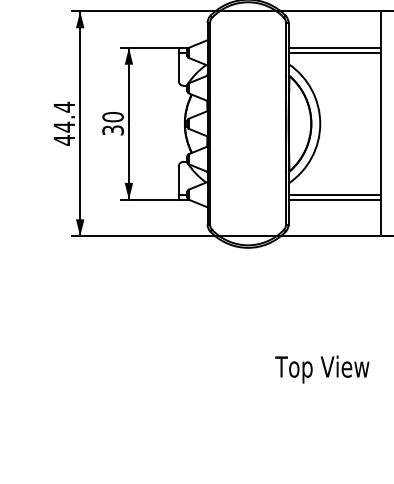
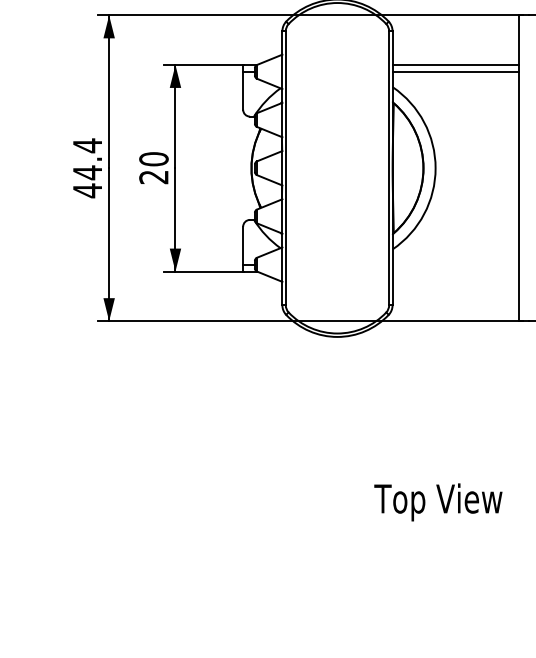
text: (112, 130) -> (153, 177), 30 -> 20
line: (334, 194) -> (455, 264), removed
line: (334, 199) -> (455, 271), removed

